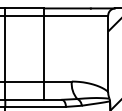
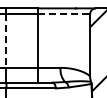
line: (76, 15) -> (64, 14), solid -> dashed
line: (5, 49) -> (6, 41), solid -> dashed

